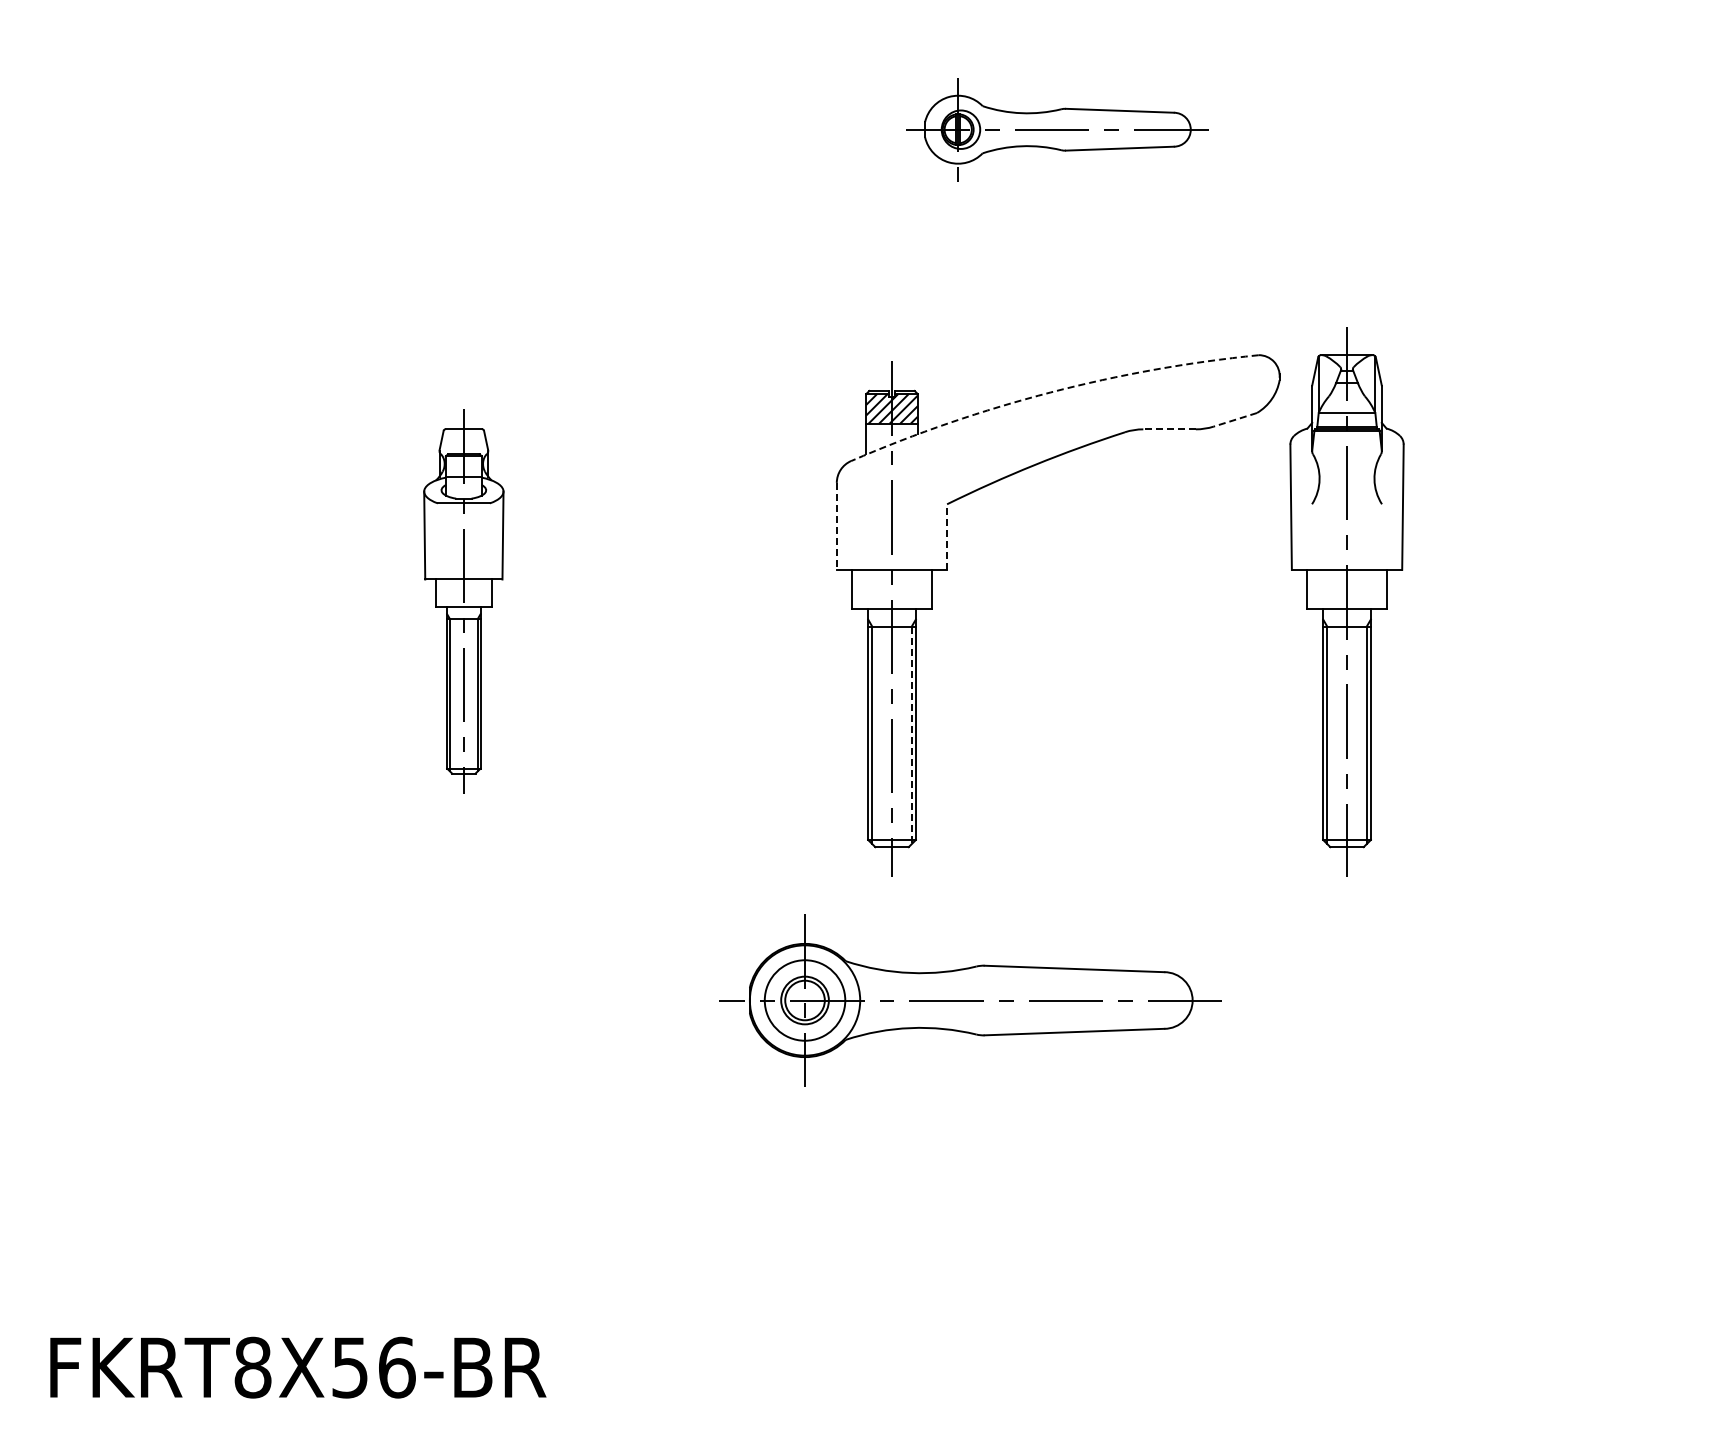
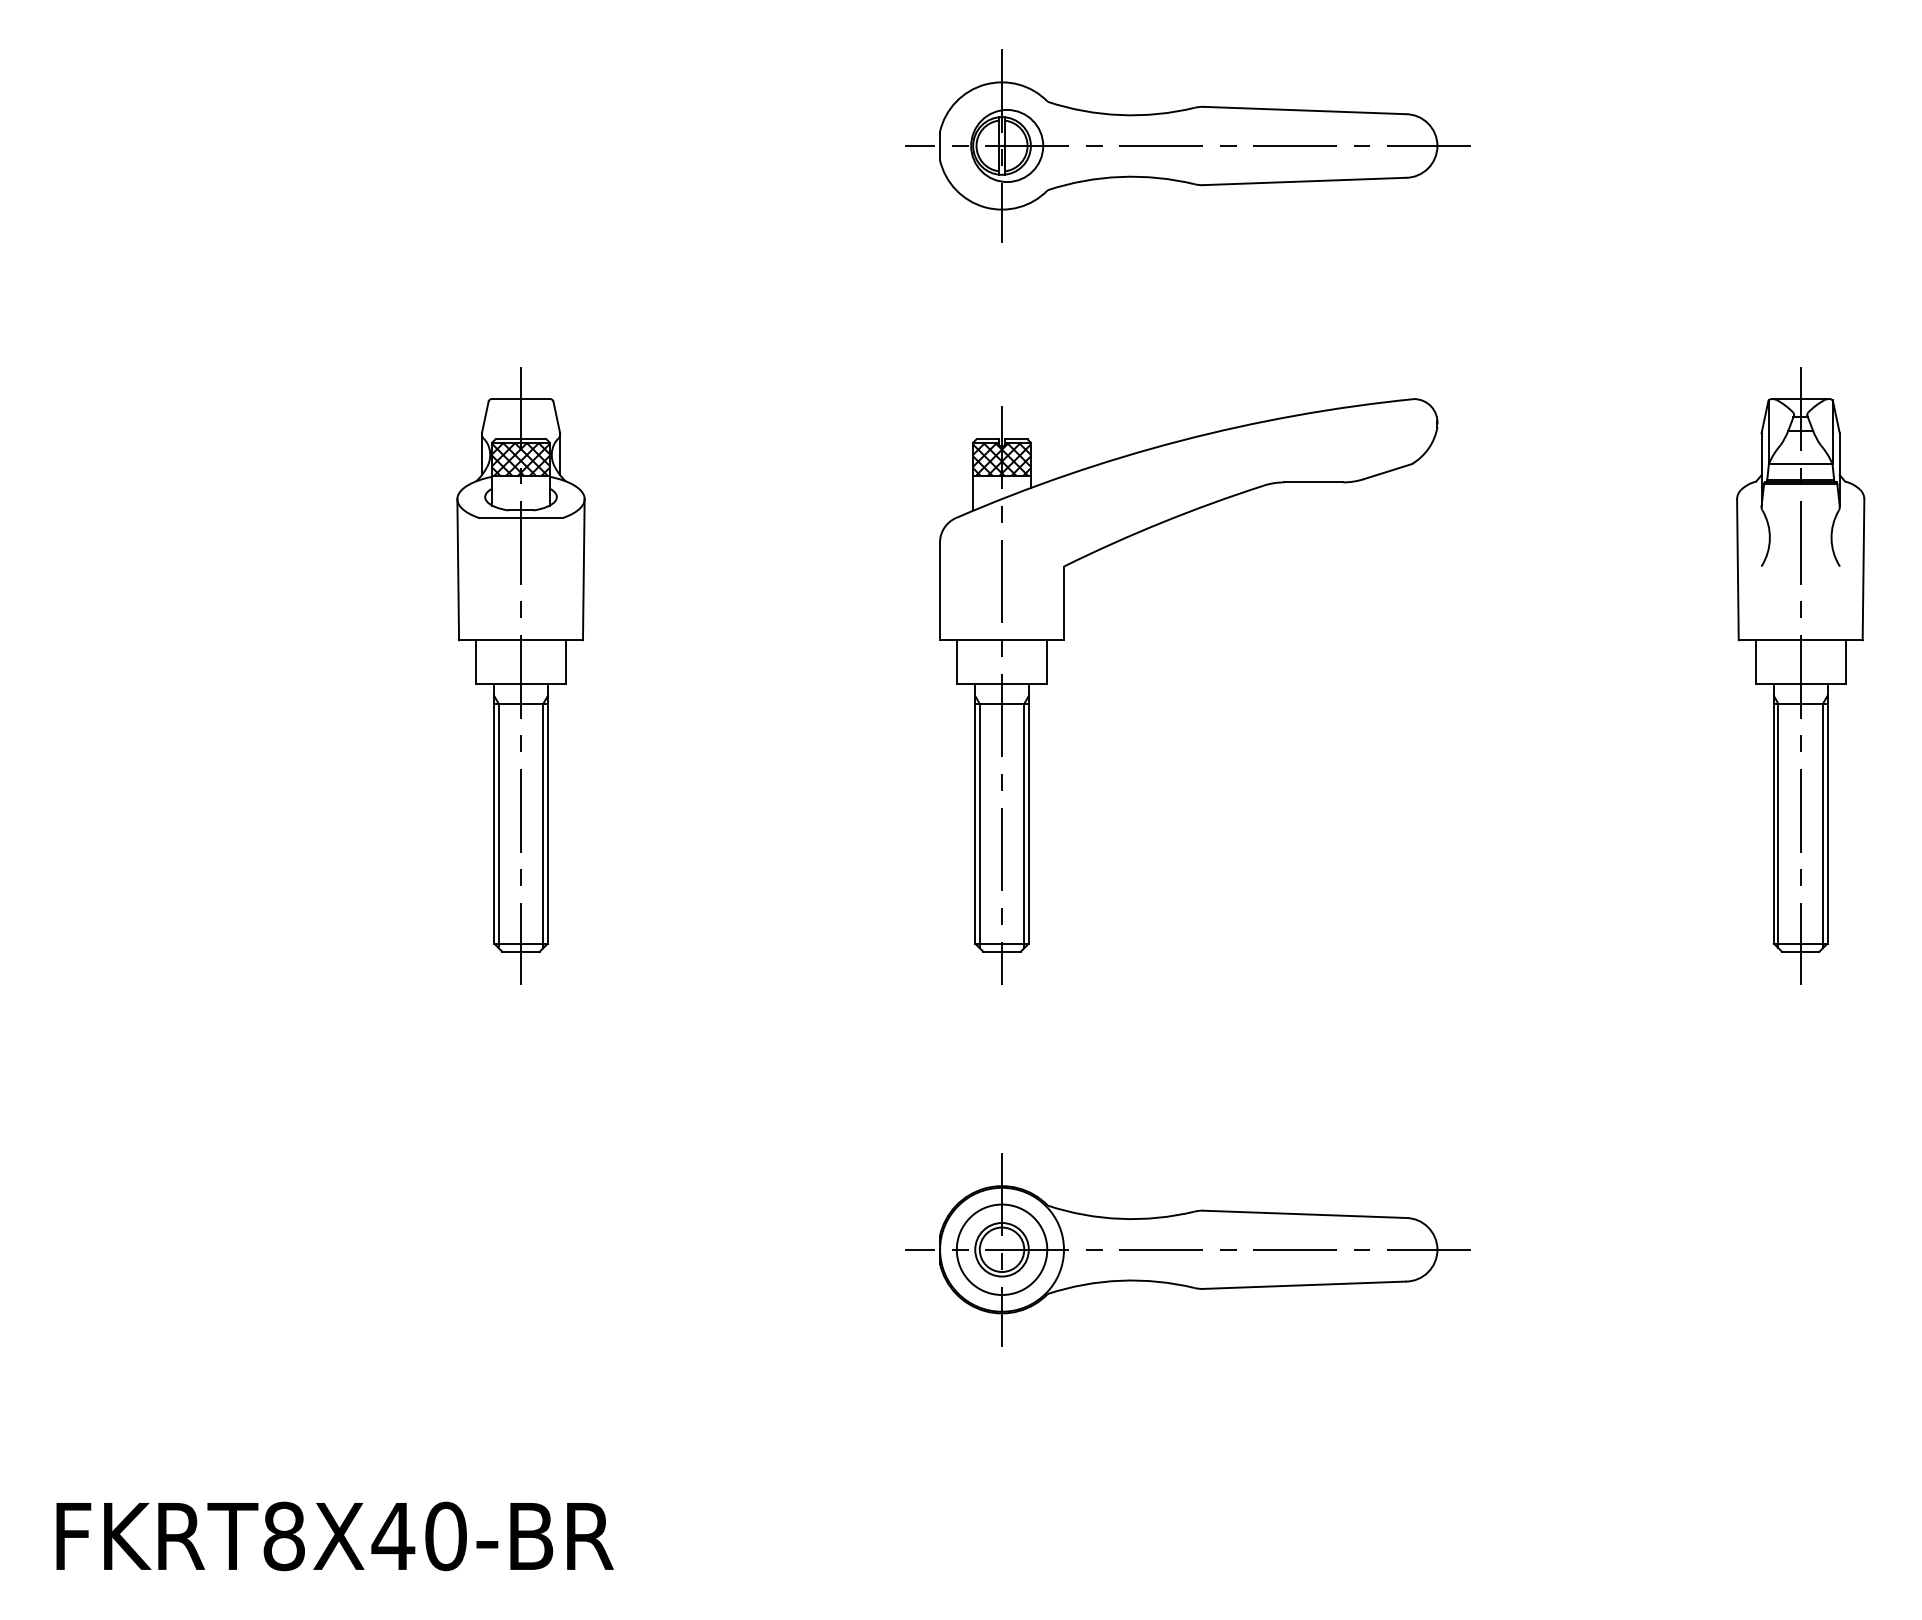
part: (1057, 129) -> (1187, 145), size x1.67
arc: (1050, 392) -> (1180, 440), dashed -> solid
hatch: (891, 408) -> (1001, 458), added
line: (1235, 419) -> (1387, 471), dashed -> solid
line: (1169, 429) -> (1313, 482), dashed -> solid
line: (836, 526) -> (939, 591), dashed -> solid
line: (947, 537) -> (1064, 603), dashed -> solid
part: (463, 601) -> (520, 675), size x1.43
part: (1346, 601) -> (1800, 675), moved
line: (911, 735) -> (1023, 826), dashed -> solid
part: (970, 1000) -> (1187, 1249), moved
text: (372, 1367) -> (418, 1536), FKRT8X56-BR -> FKRT8X40-BR

